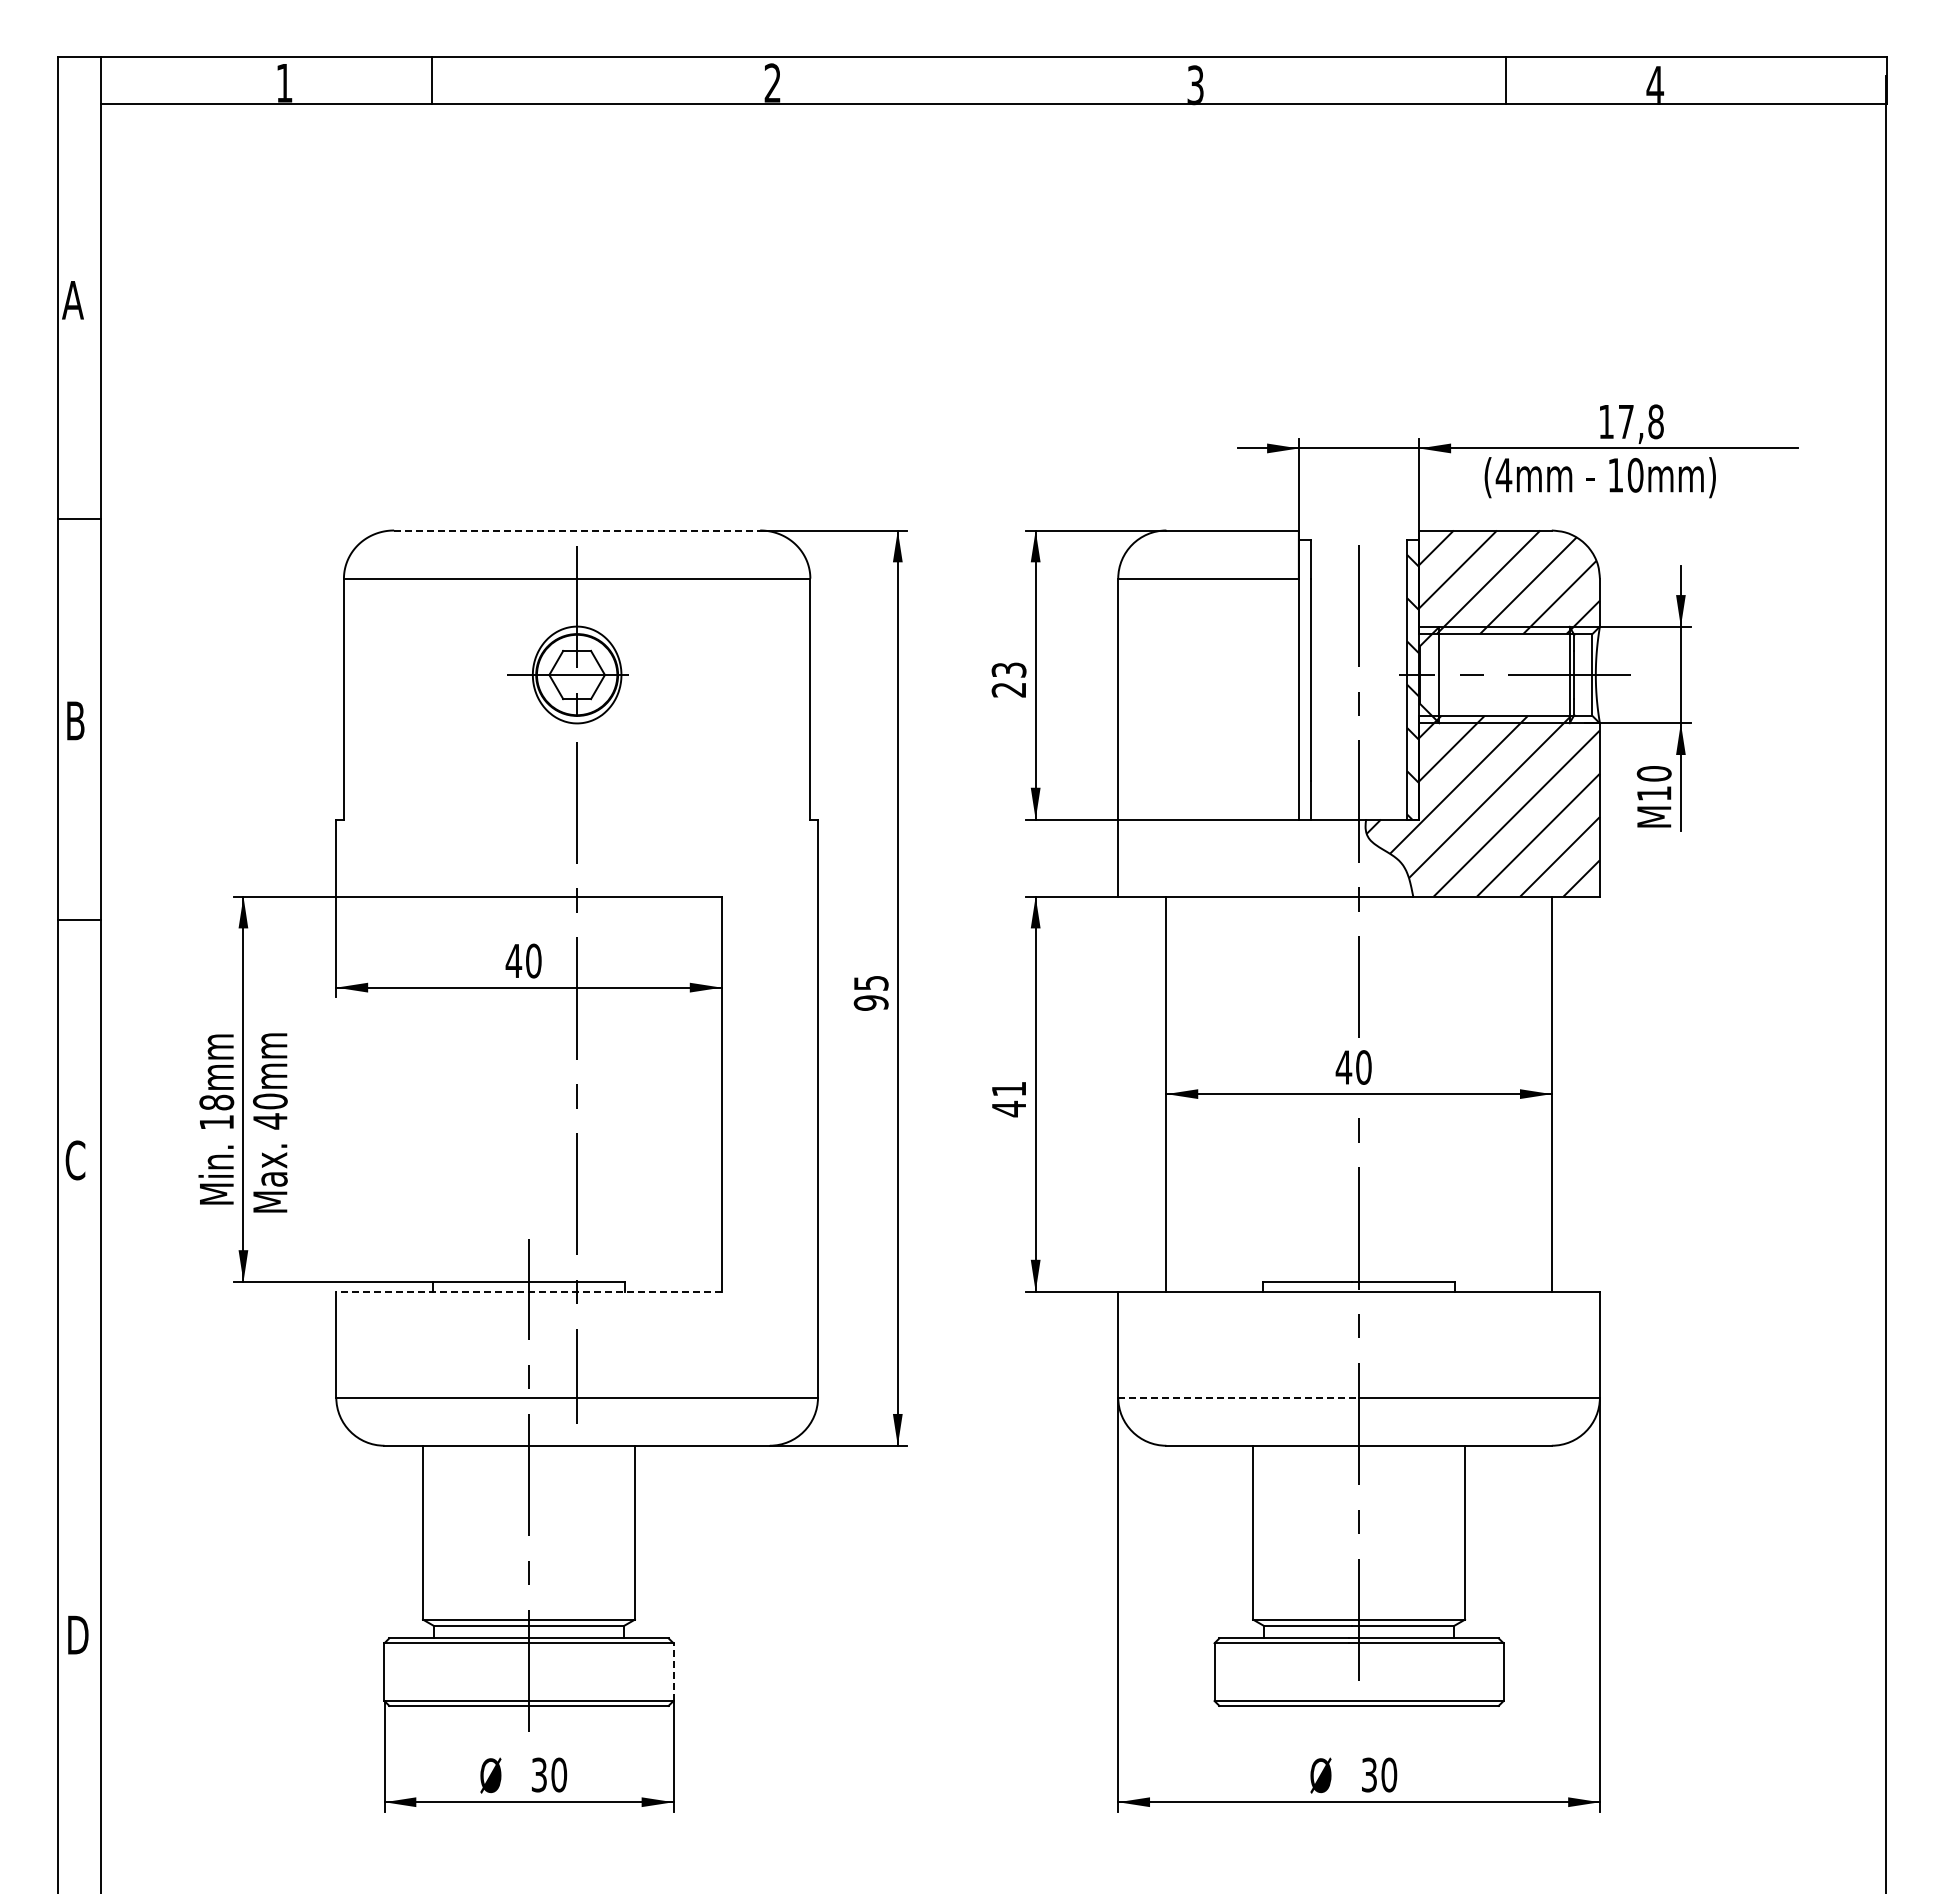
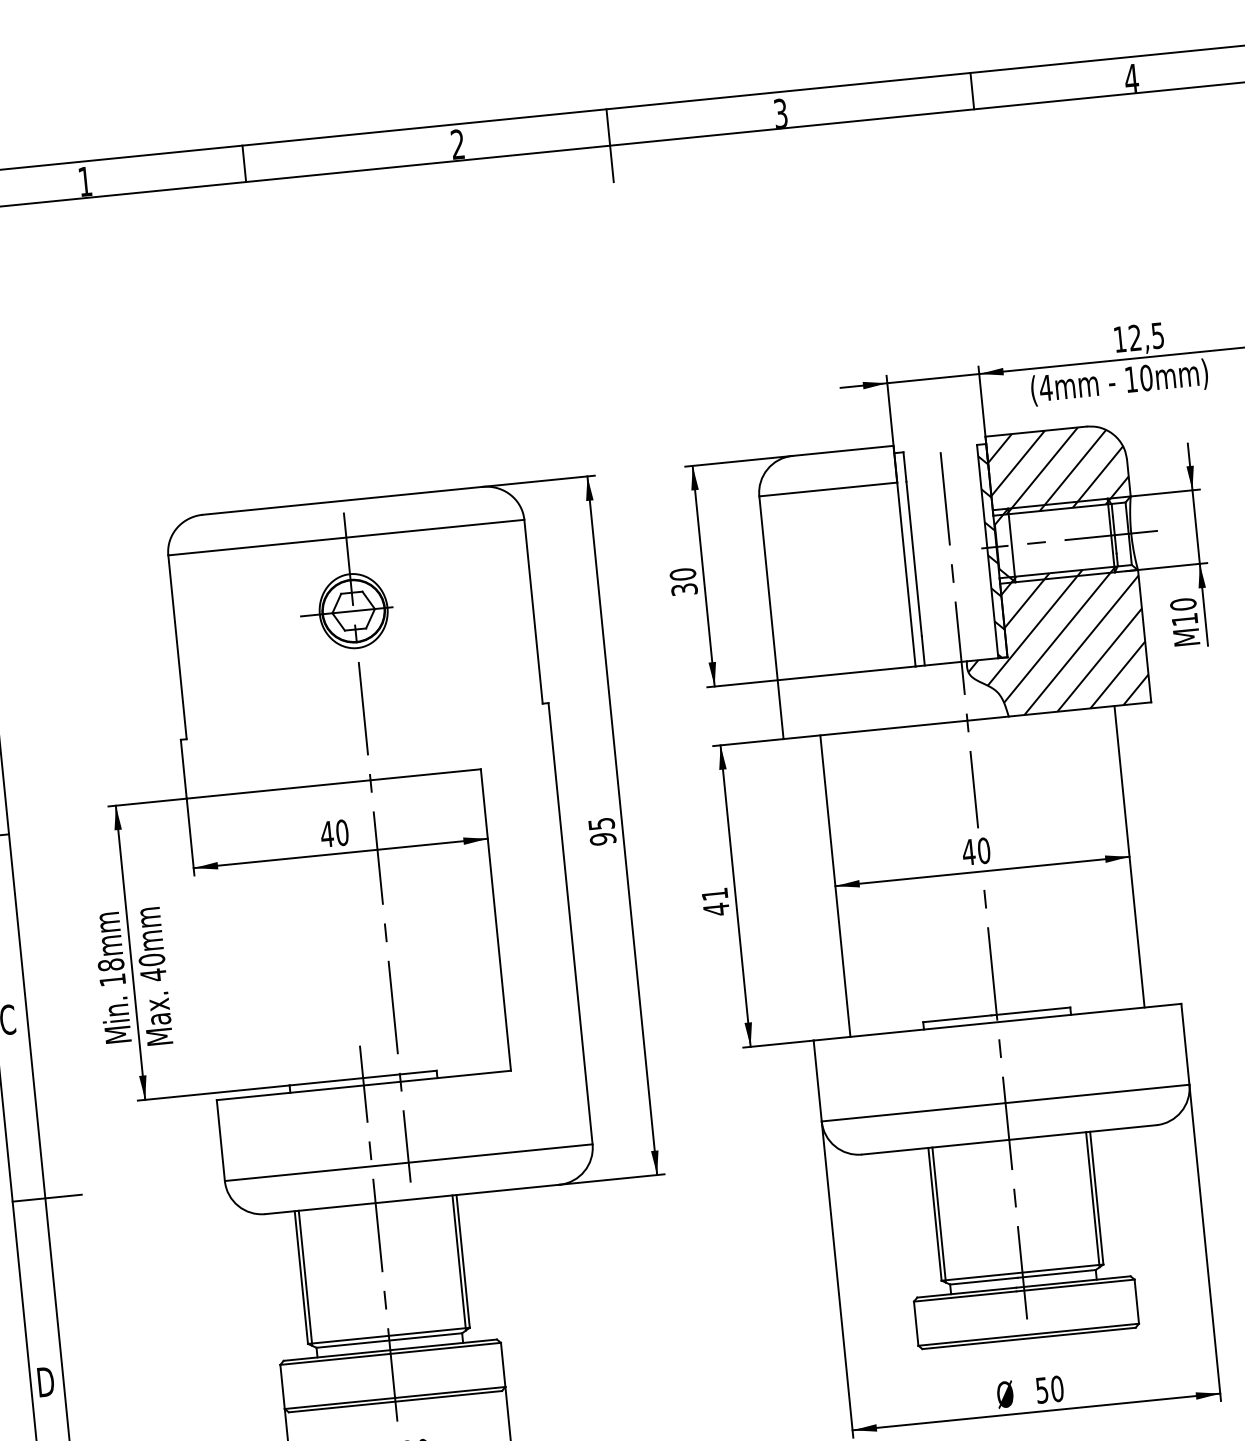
line: (432, 80) -> (244, 163), moved
line: (1505, 80) -> (971, 91), moved
line: (970, 104) -> (610, 145), added
text: (1640, 421) -> (1146, 336), 17,8 -> 12,5
line: (577, 530) -> (342, 500), dashed -> solid
text: (1008, 679) -> (683, 581), 23 -> 30
line: (528, 1291) -> (363, 1085), dashed -> solid
line: (103, 1396) -> (47, 1197), added
line: (1239, 1397) -> (914, 1112), dashed -> solid
line: (428, 1533) -> (305, 1277), added
line: (629, 1533) -> (459, 1262), added
line: (1258, 1533) -> (939, 1214), added
line: (1459, 1533) -> (1092, 1199), added
line: (673, 1672) -> (503, 1365), dashed -> solid
text: (1369, 1774) -> (1042, 1390), 30 -> 50

